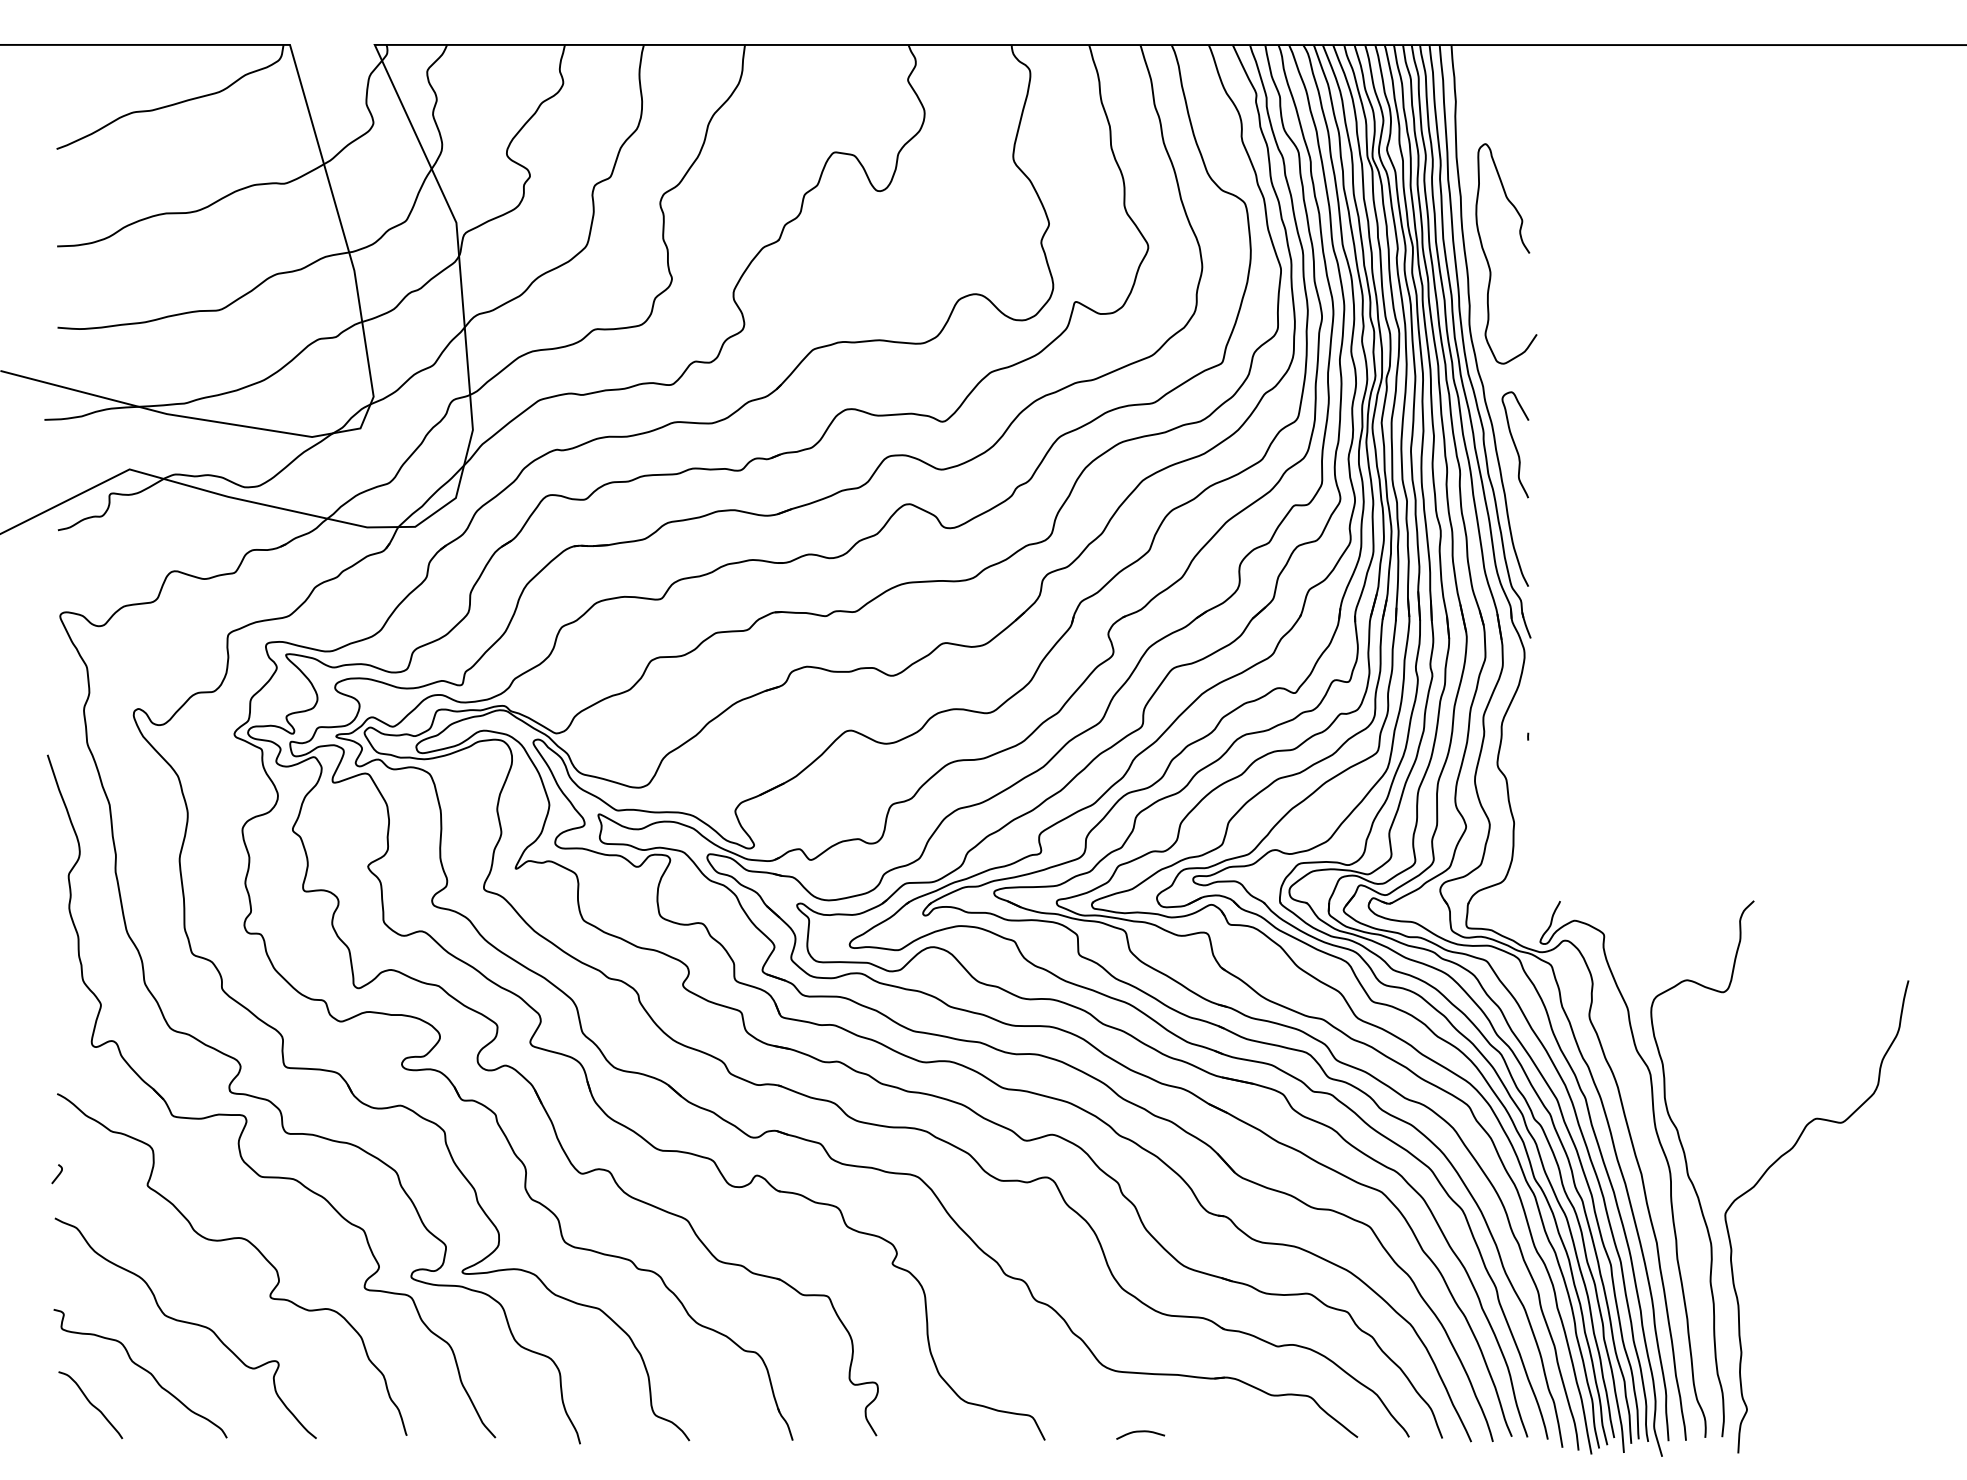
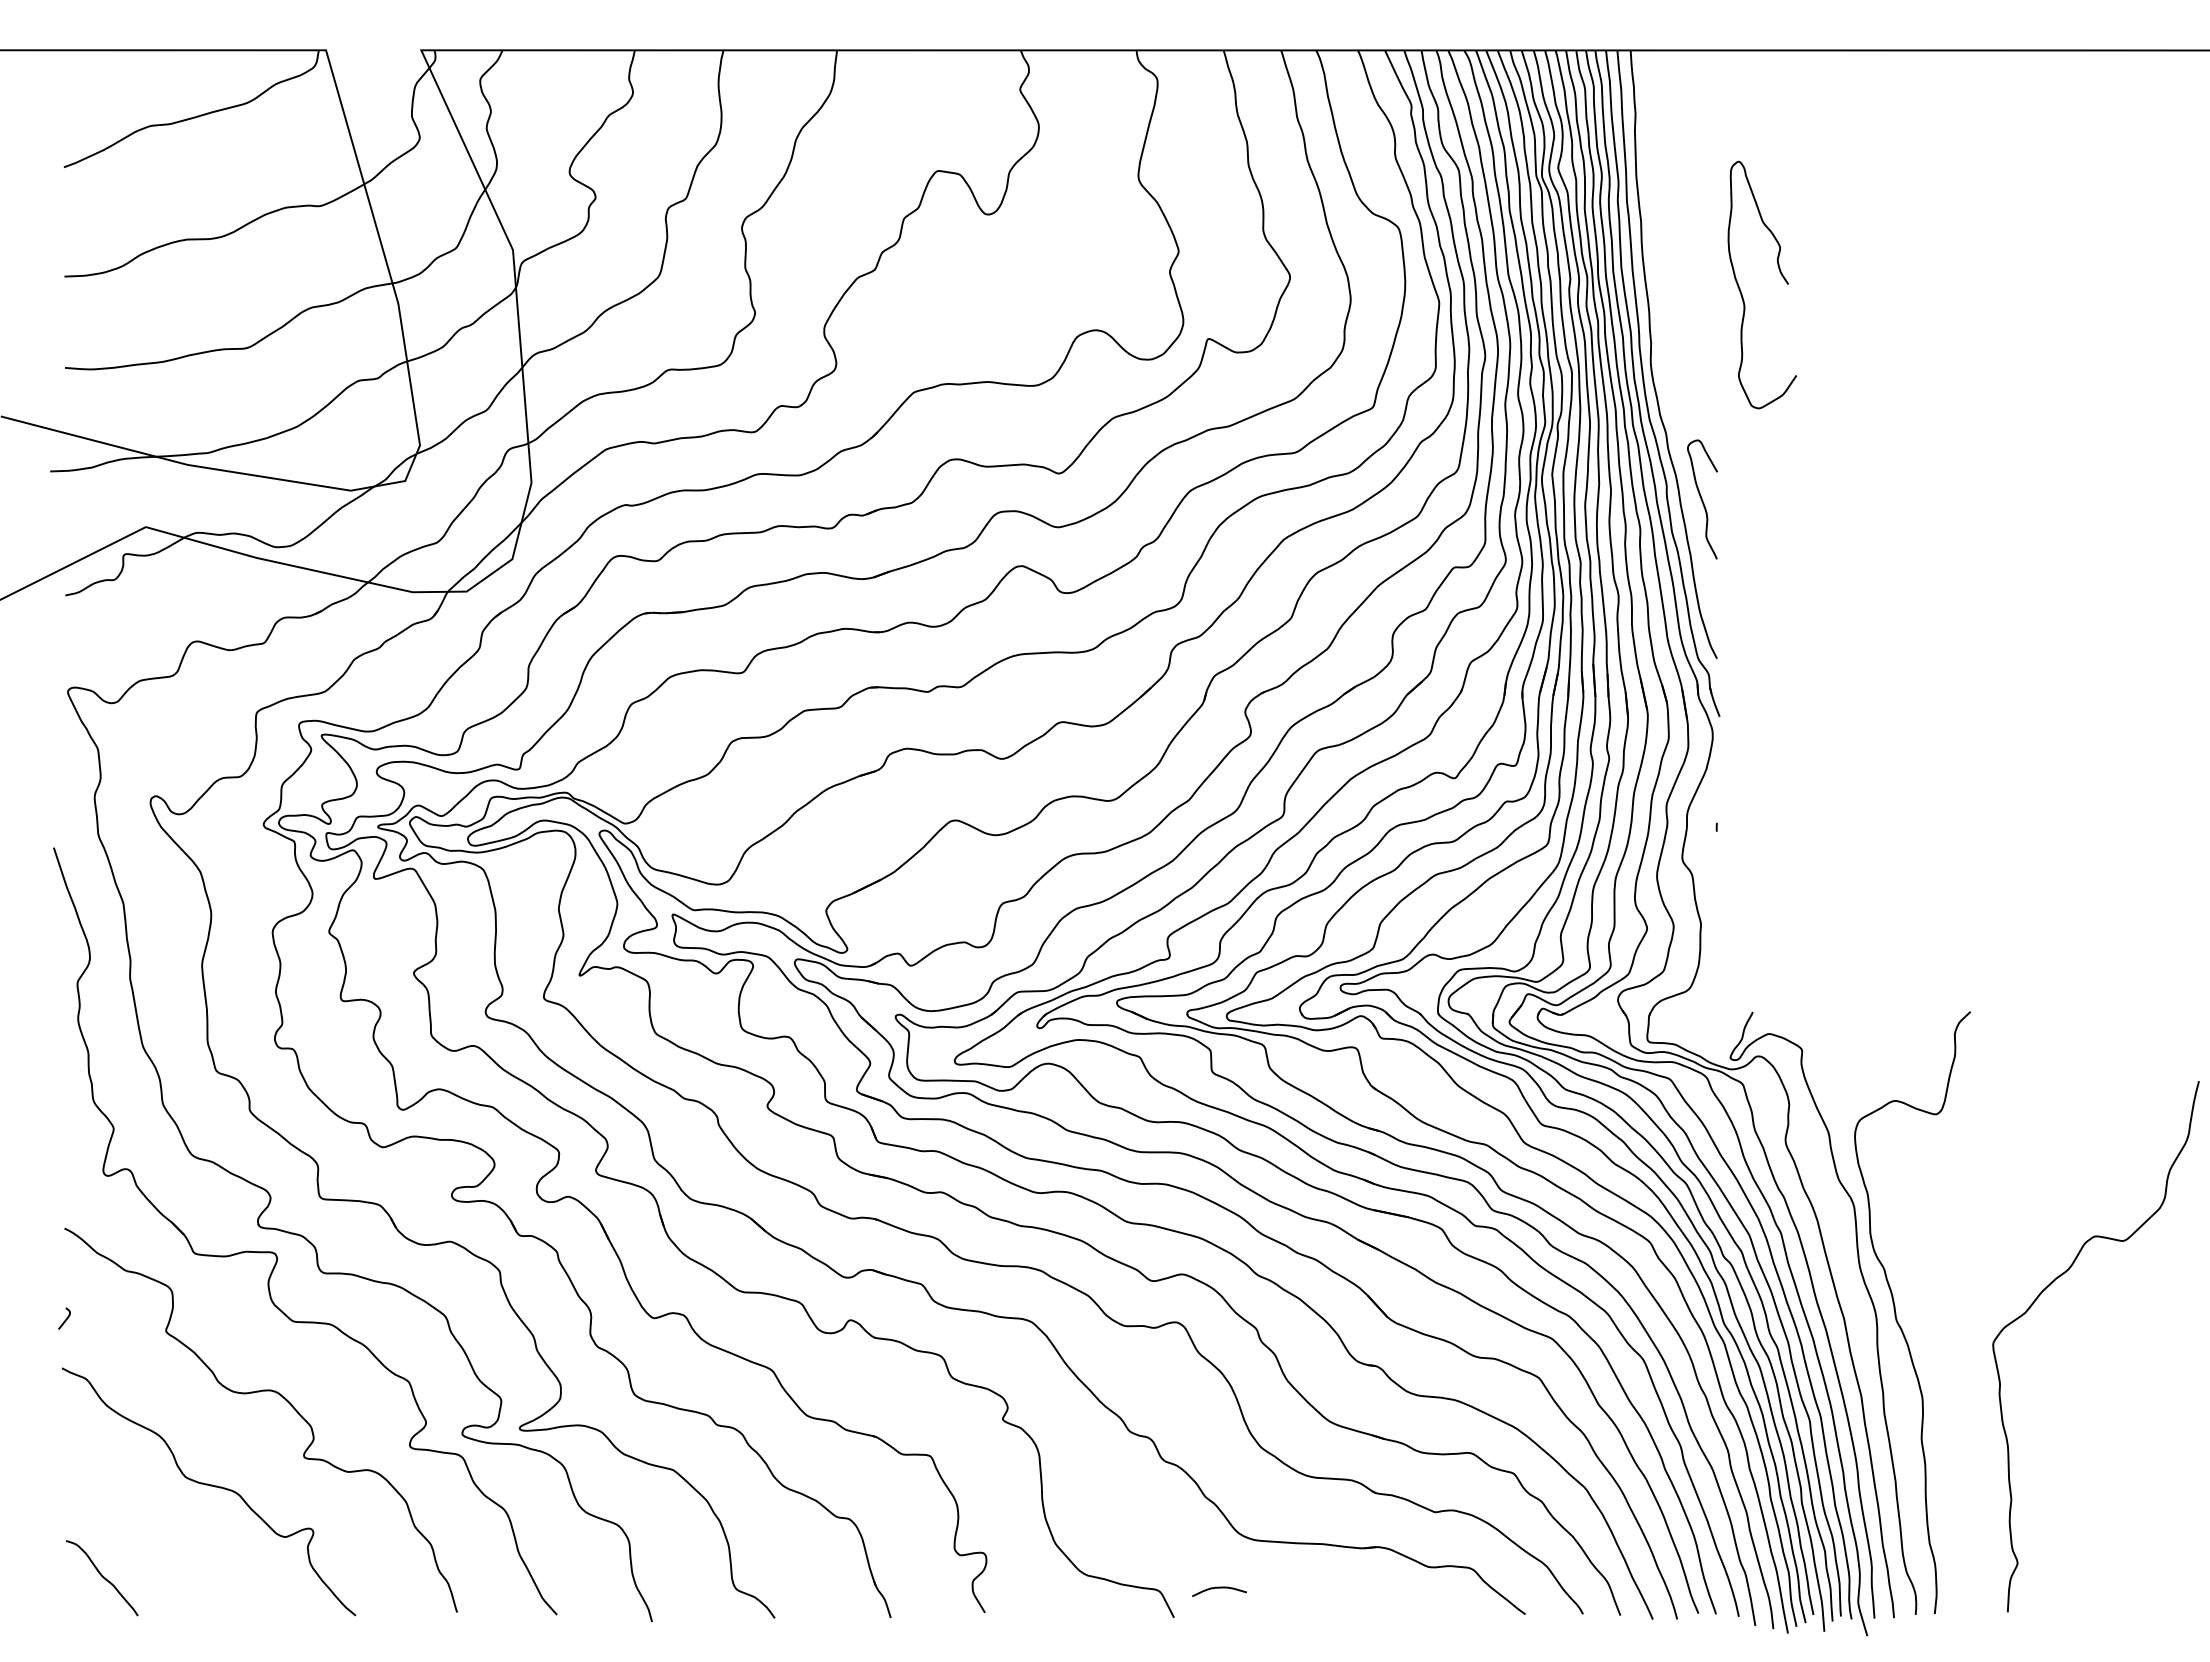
curve: (1488, 261) -> (1742, 293), moved
curve: (1762, 1178) -> (2034, 1303), moved
curve: (141, 1368) -> (159, 1537), removed
curve: (1140, 1432) -> (1219, 1588), moved

